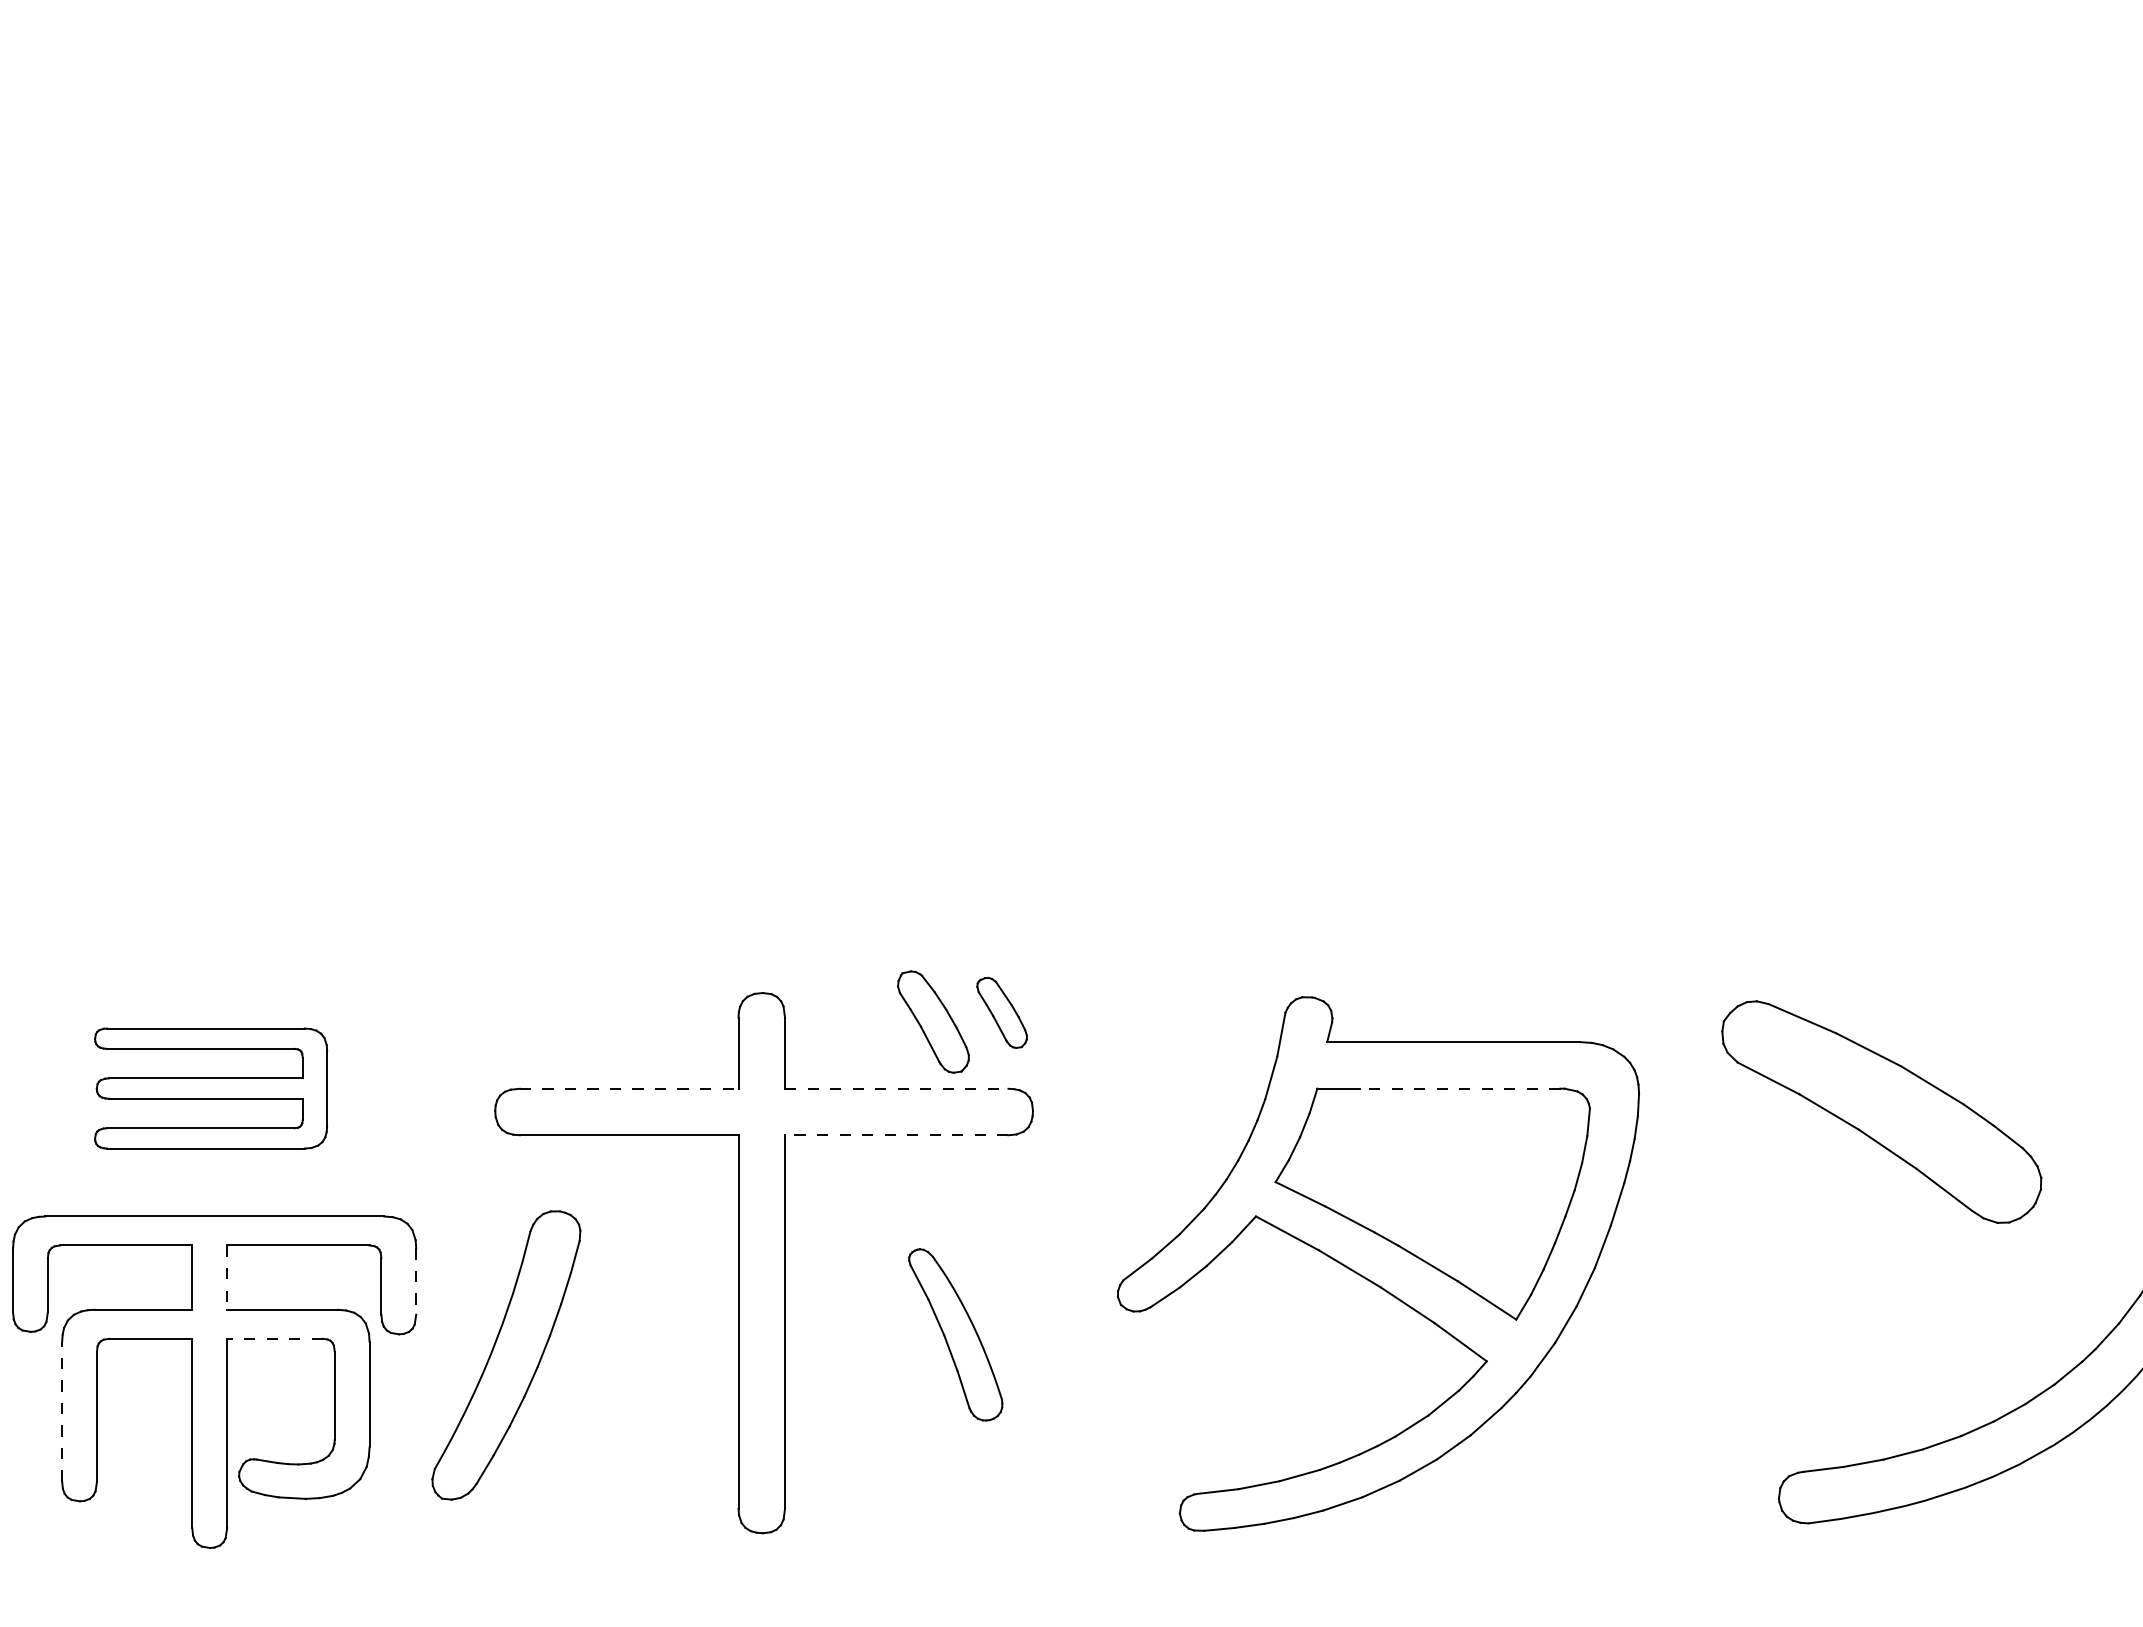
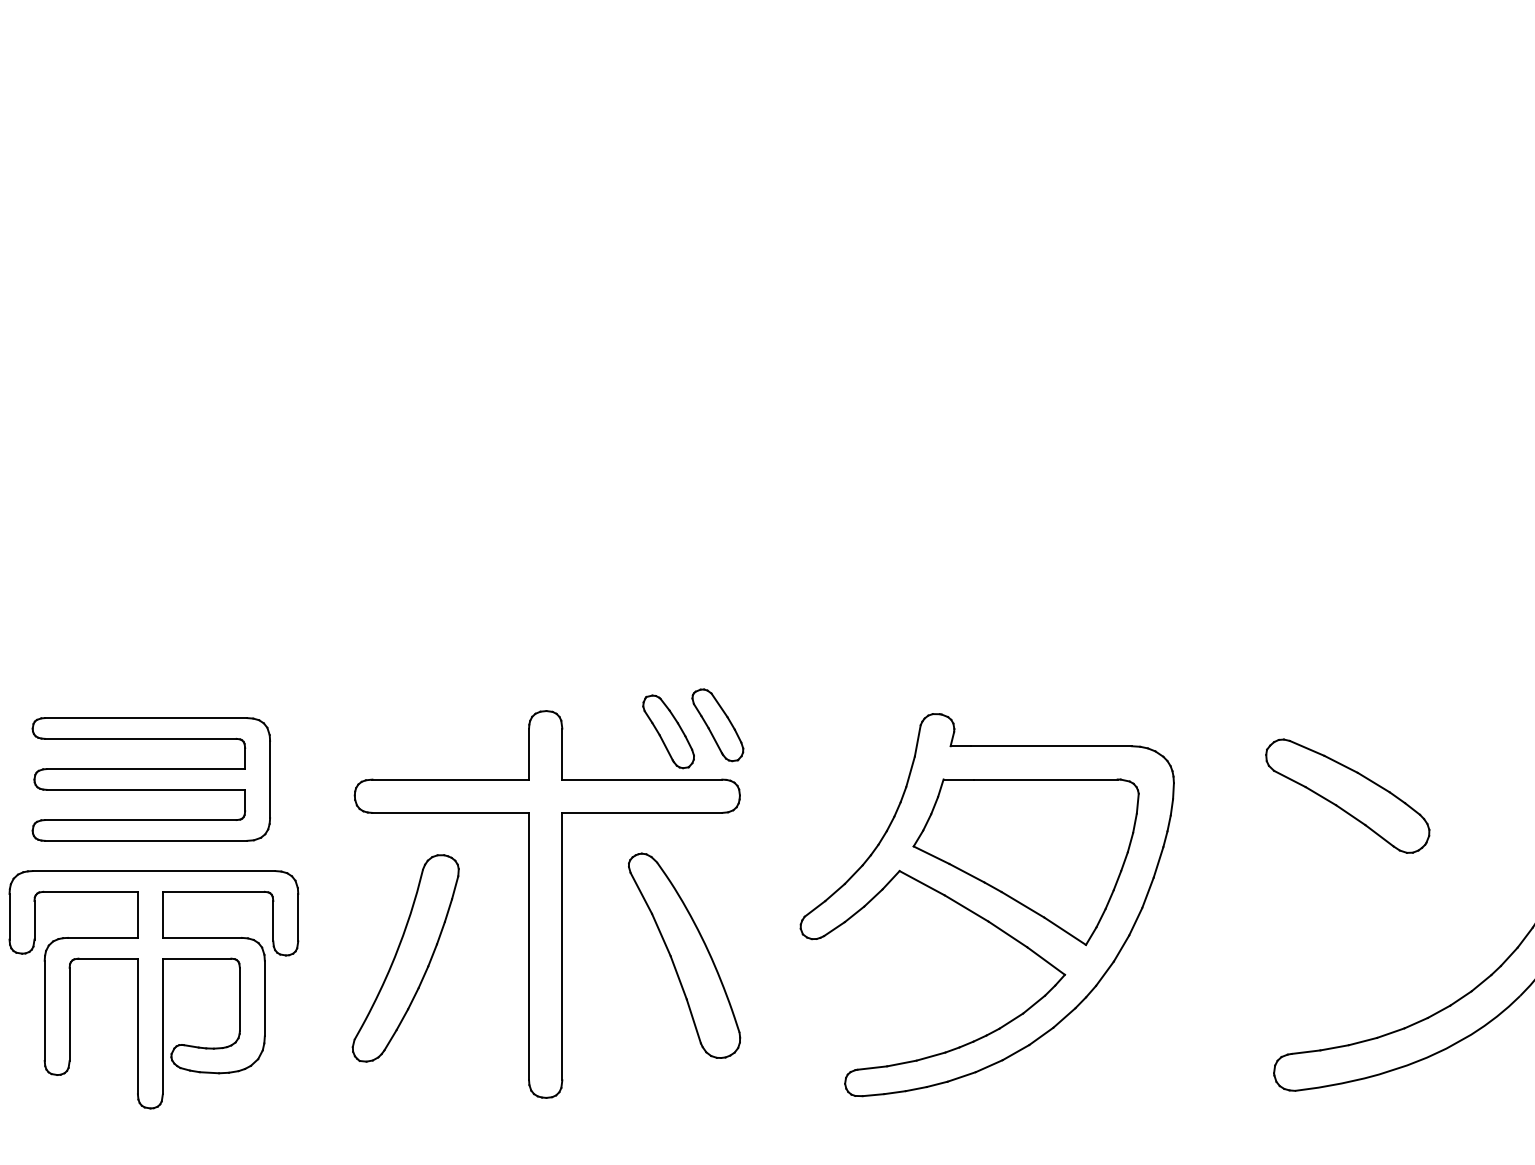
part: (1001, 1012) -> (717, 725), size x1.43
part: (210, 1088) -> (150, 779), size x1.43
line: (629, 1088) -> (450, 779), dashed -> solid
line: (896, 1088) -> (642, 779), dashed -> solid
line: (1459, 1088) -> (1045, 779), dashed -> solid
part: (1881, 1111) -> (1347, 795), size x0.71
line: (896, 1135) -> (642, 813), dashed -> solid
line: (227, 1278) -> (163, 915), dashed -> solid
line: (416, 1282) -> (298, 918), dashed -> solid
part: (955, 1334) -> (684, 955), size x1.67
line: (275, 1338) -> (197, 958), dashed -> solid
part: (506, 1355) -> (405, 958), moved
line: (62, 1411) -> (44, 1010), dashed -> solid

